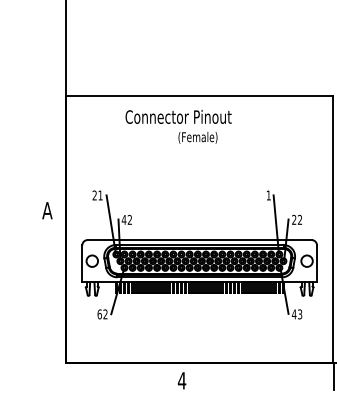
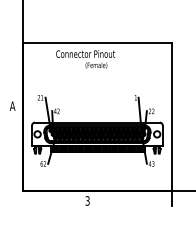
text: (181, 379) -> (87, 200), 4 -> 3

